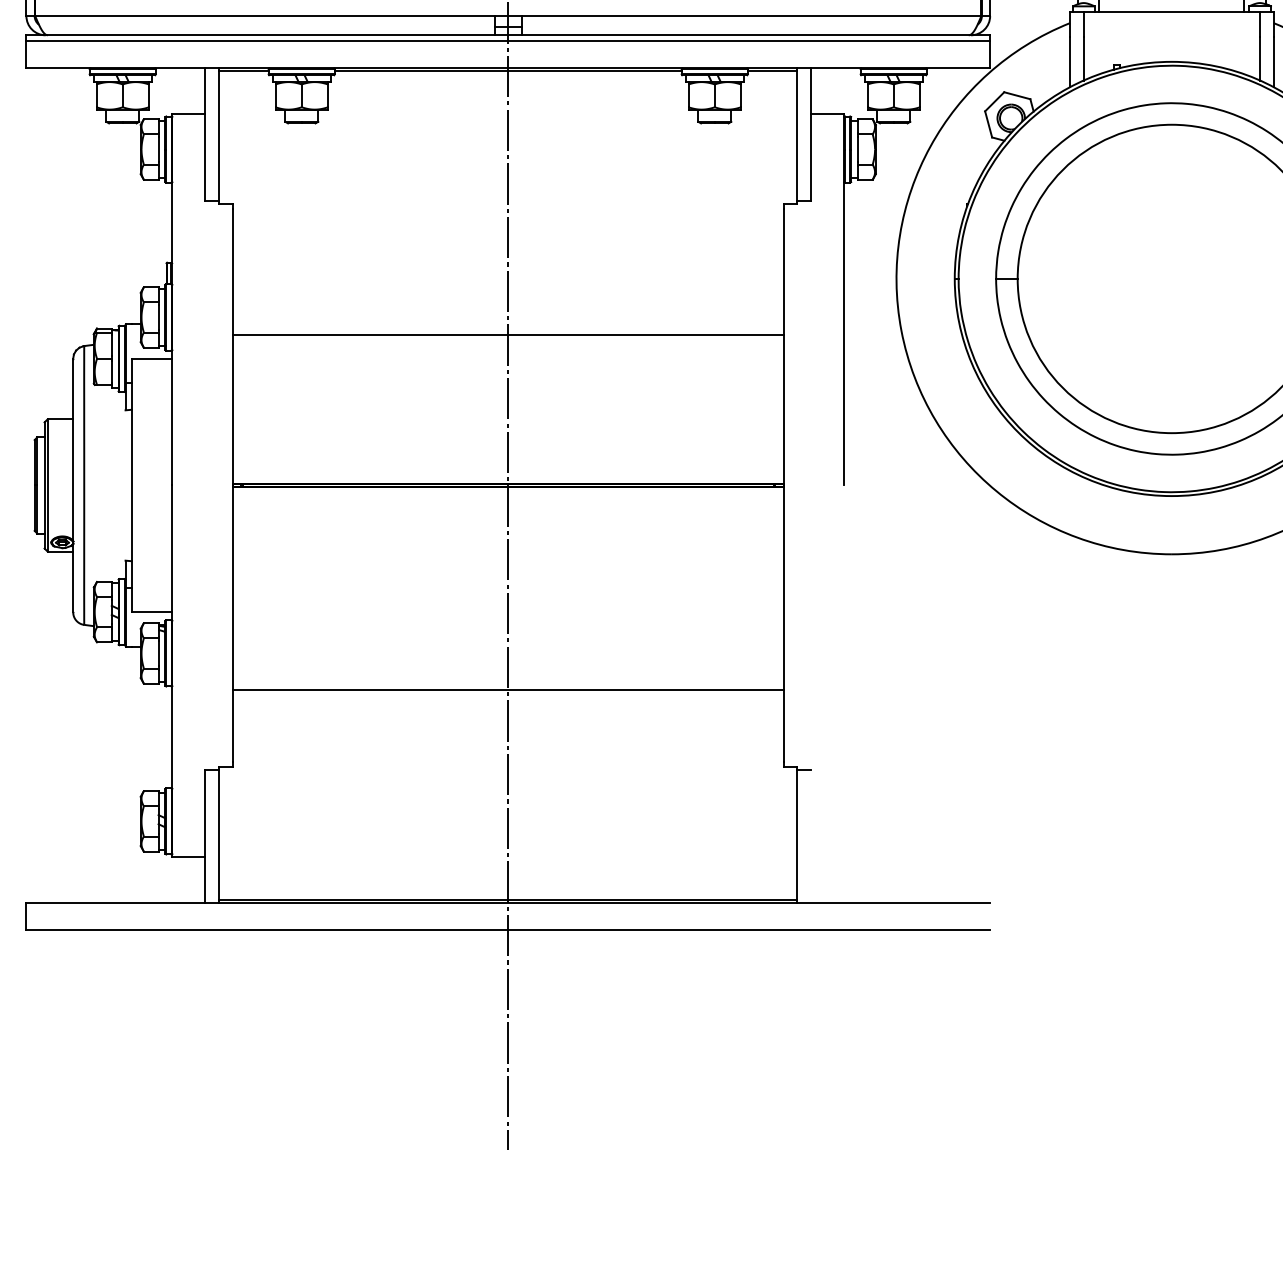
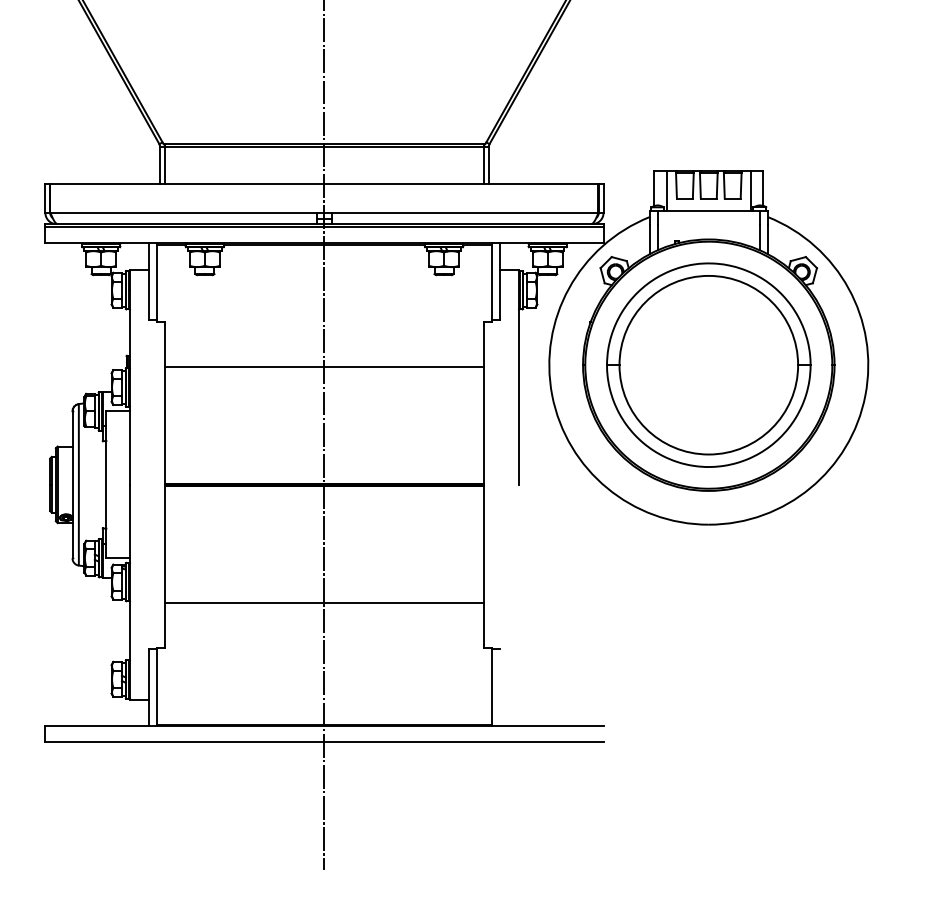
line: (508, 334) -> (324, 366), moved

